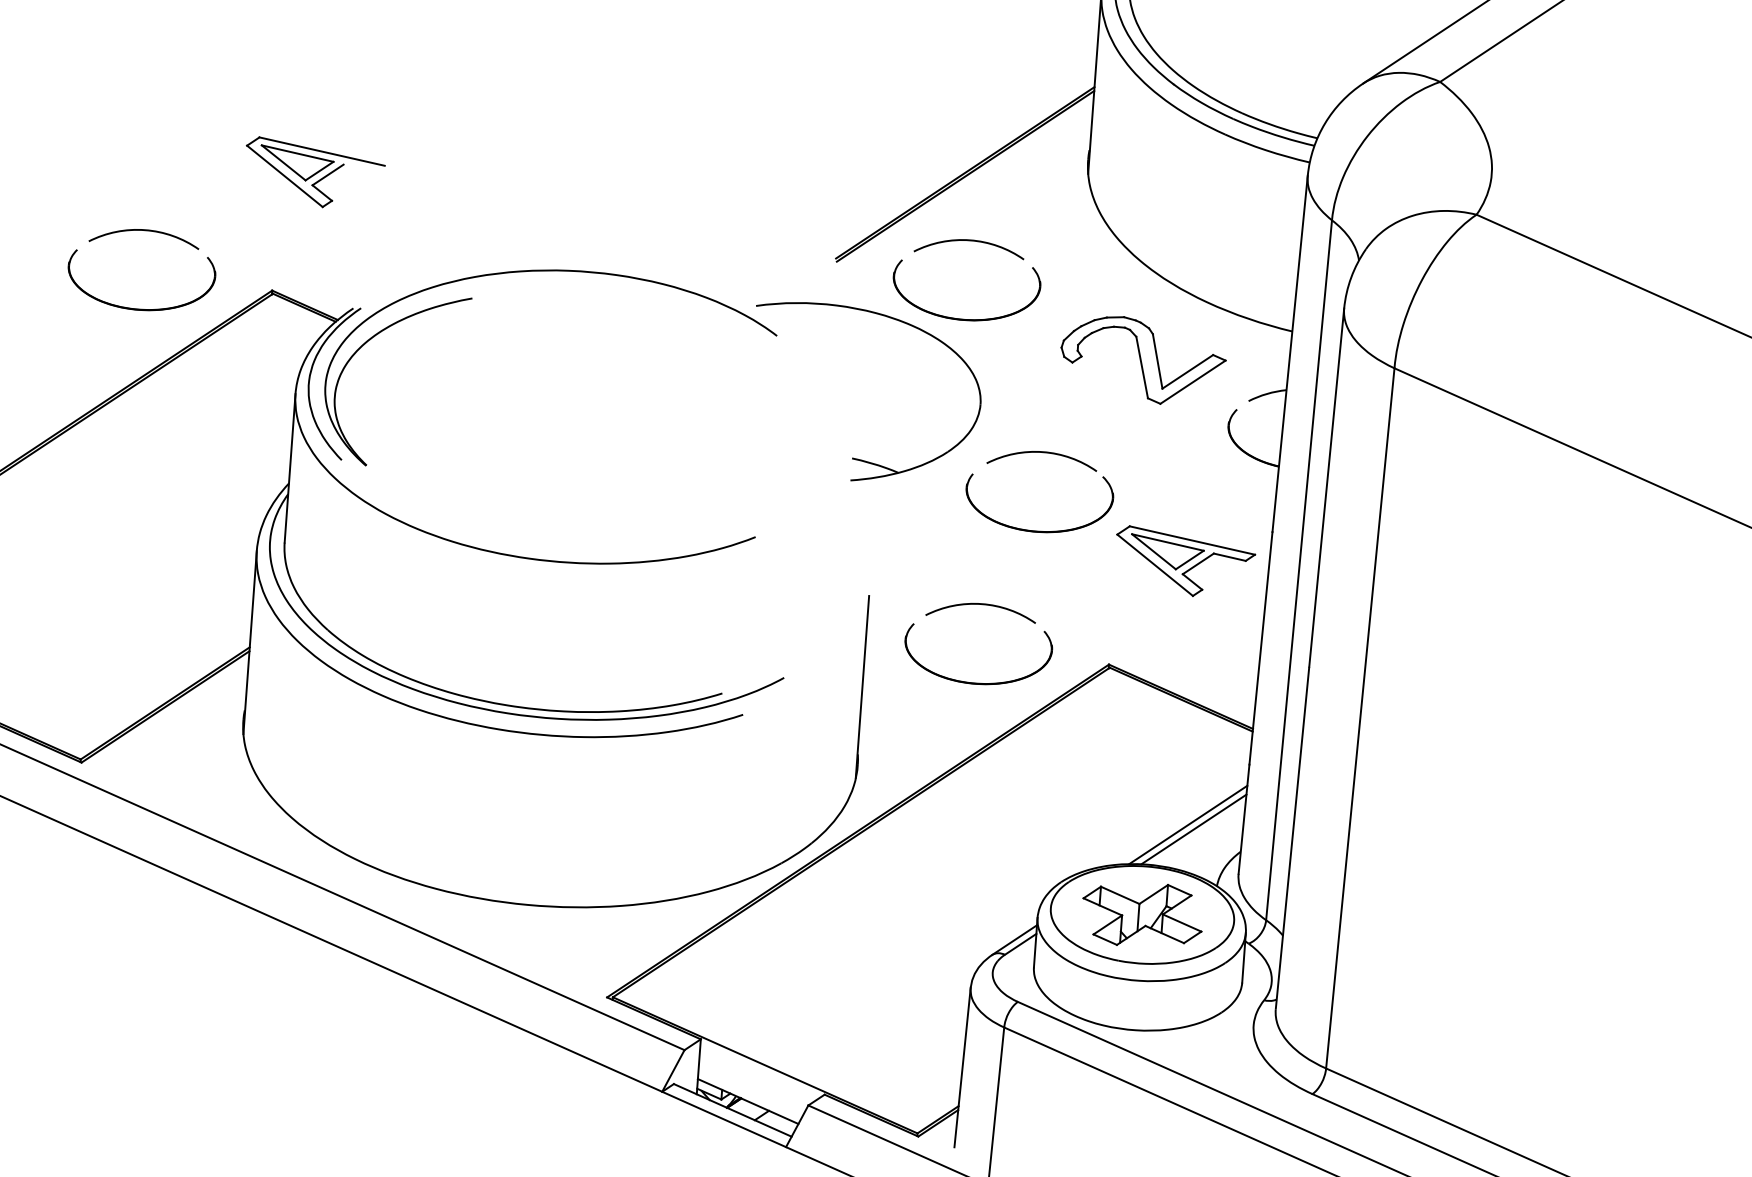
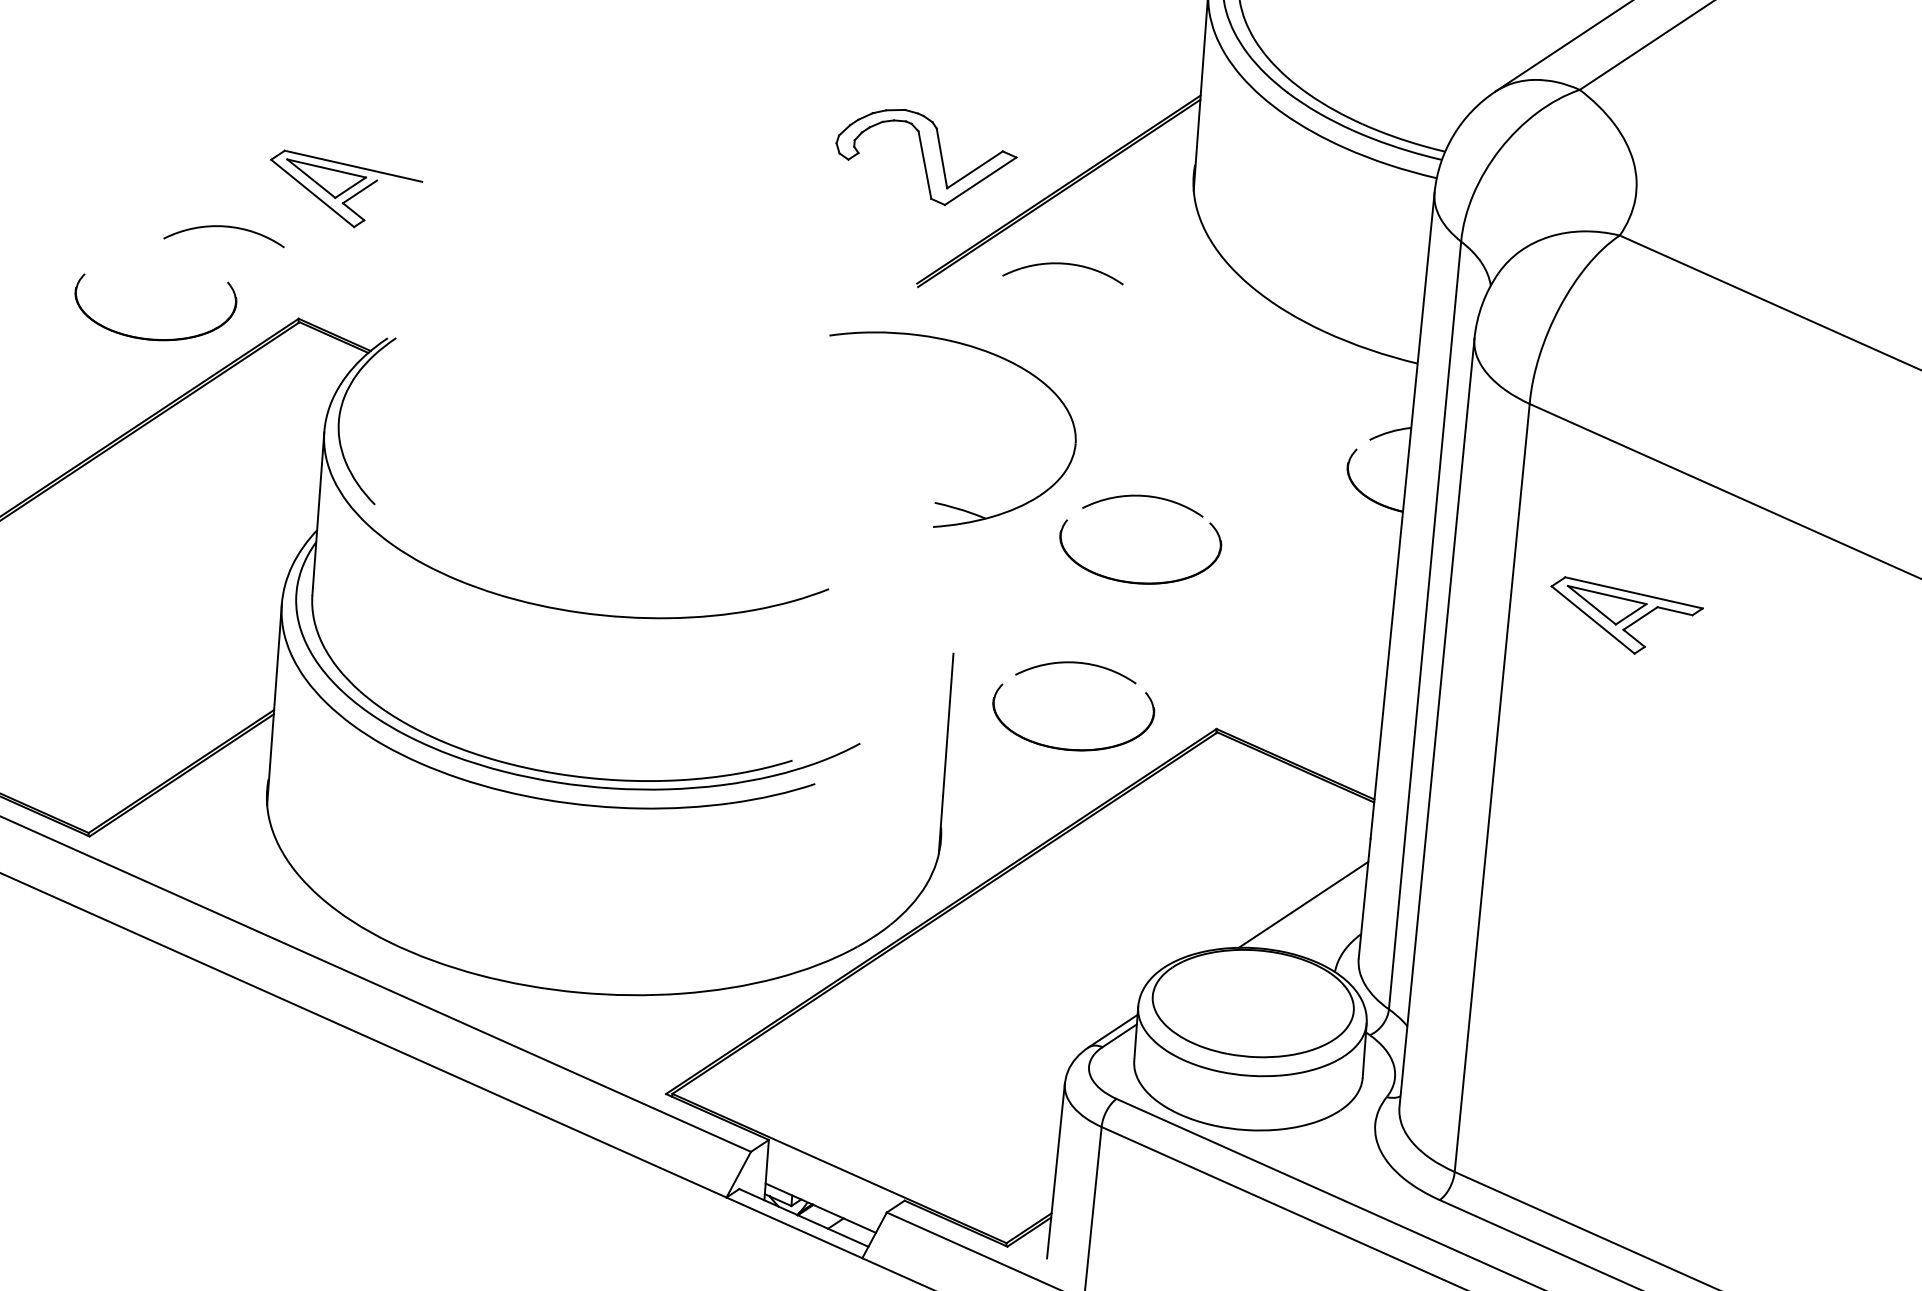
arc: (143, 231) -> (223, 227), moved
part: (550, 271) -> (604, 297), removed
part: (963, 318) -> (1057, 349), removed
part: (1143, 360) -> (926, 157), moved
part: (1185, 561) -> (1626, 615), moved
line: (1193, 829) -> (1309, 909), removed
part: (1141, 914) -> (1252, 1003), removed

